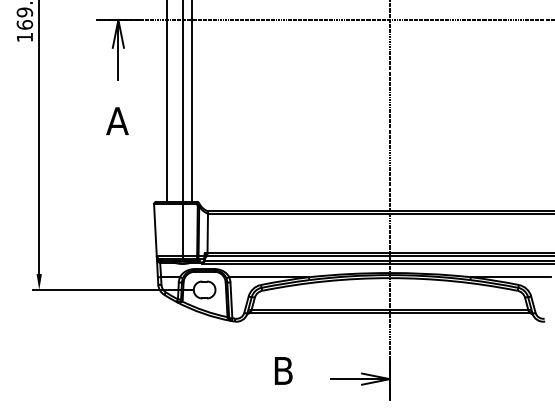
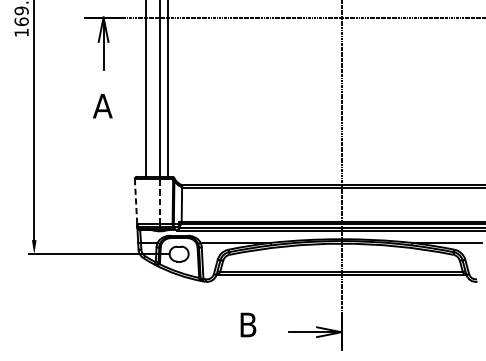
line: (155, 230) -> (136, 201), solid -> dashed
line: (182, 230) -> (159, 201), solid -> dashed

